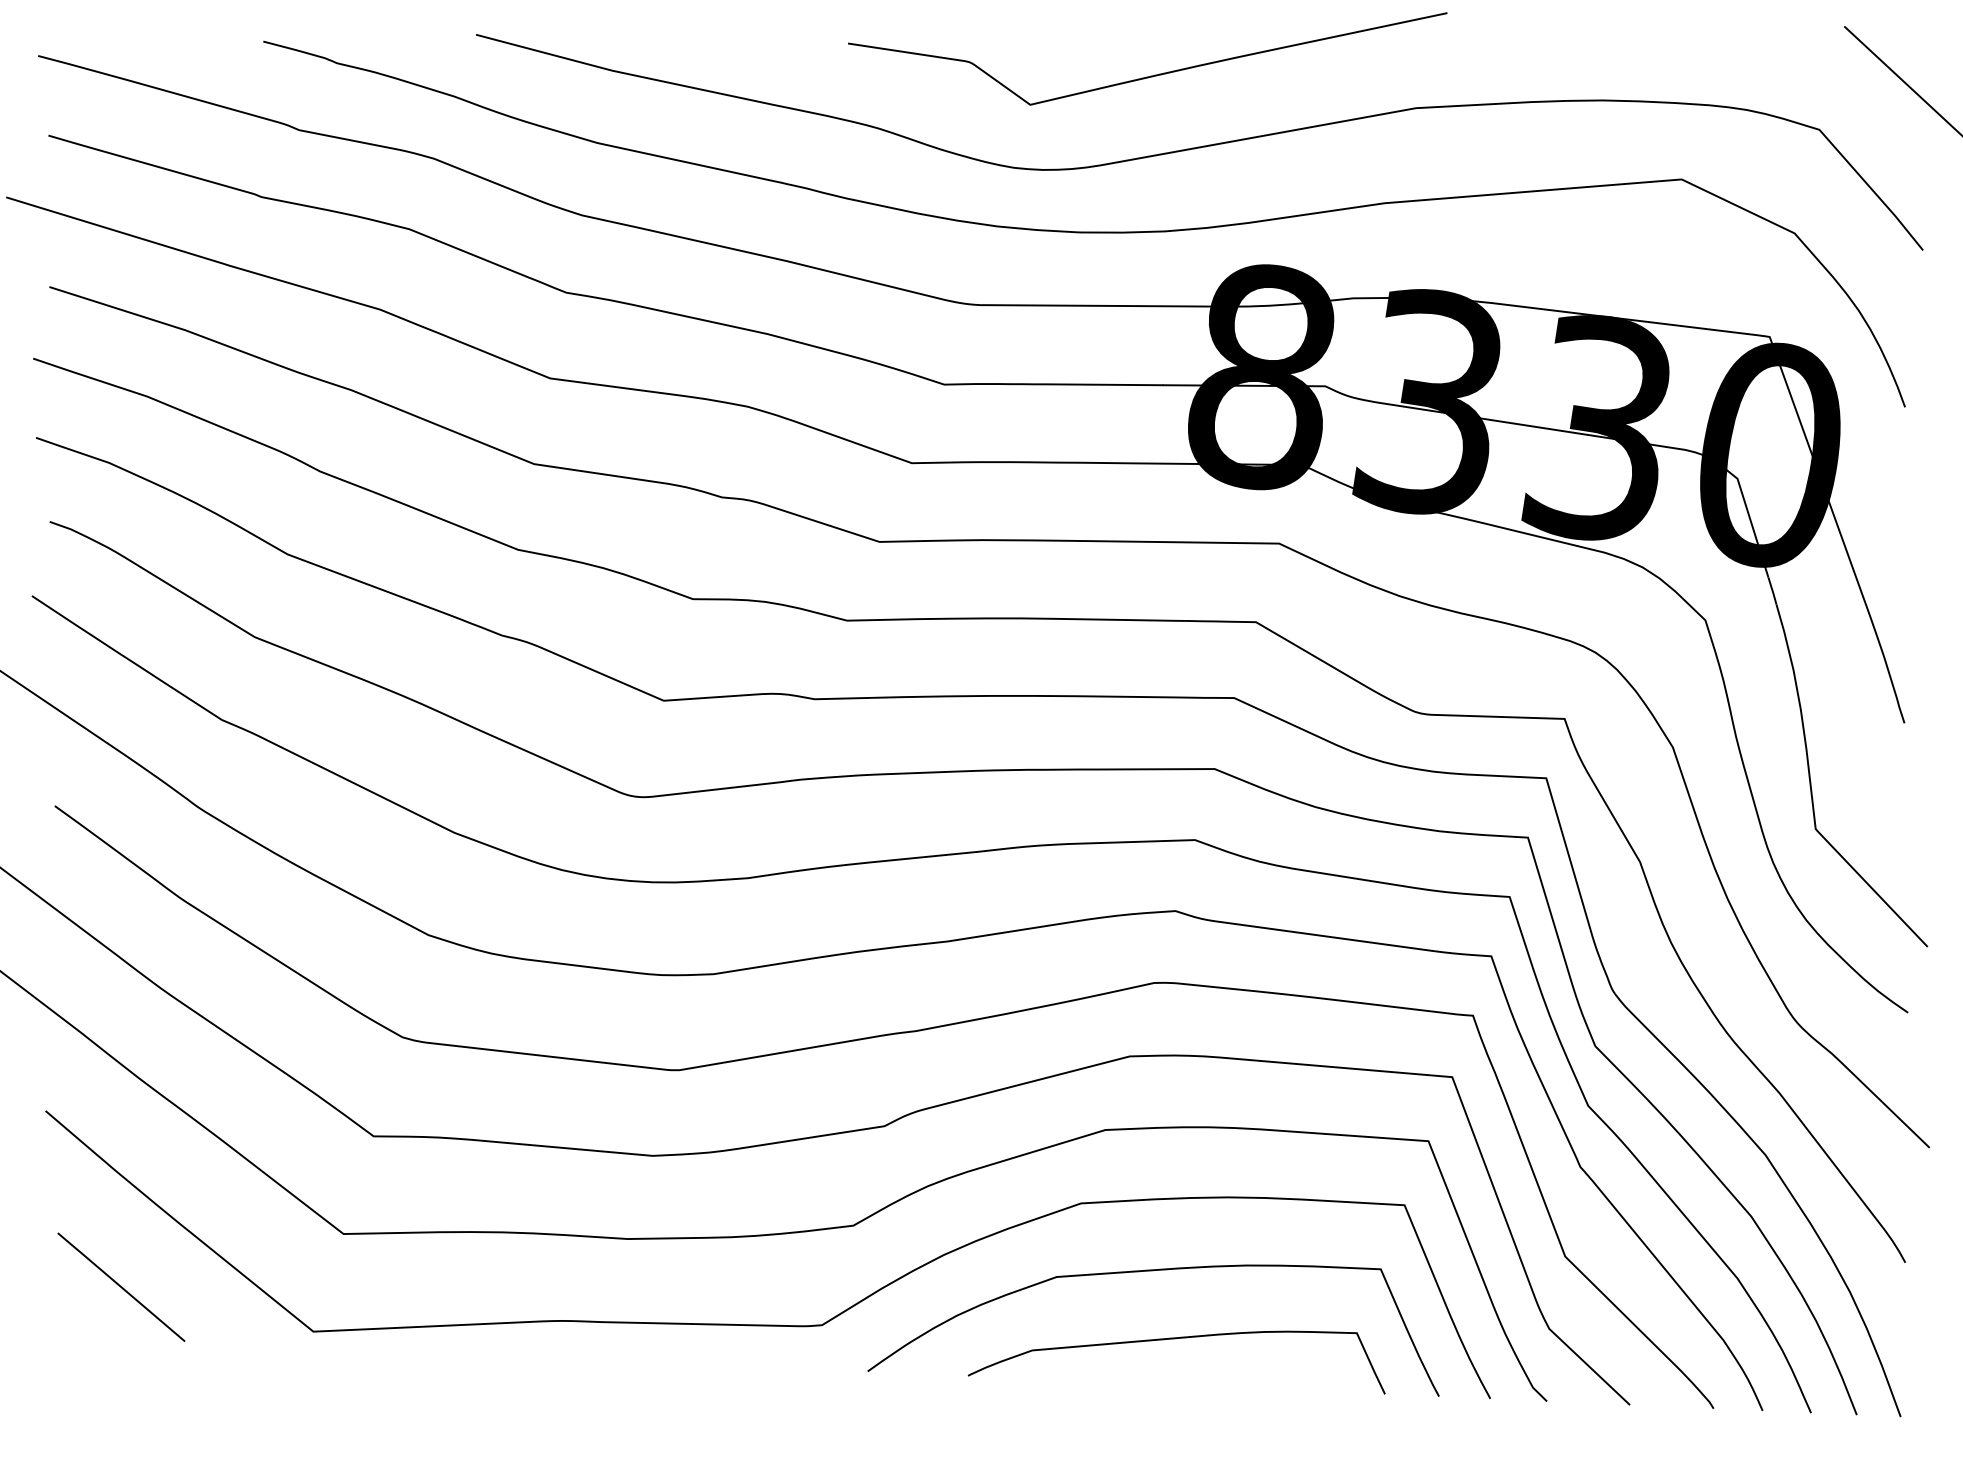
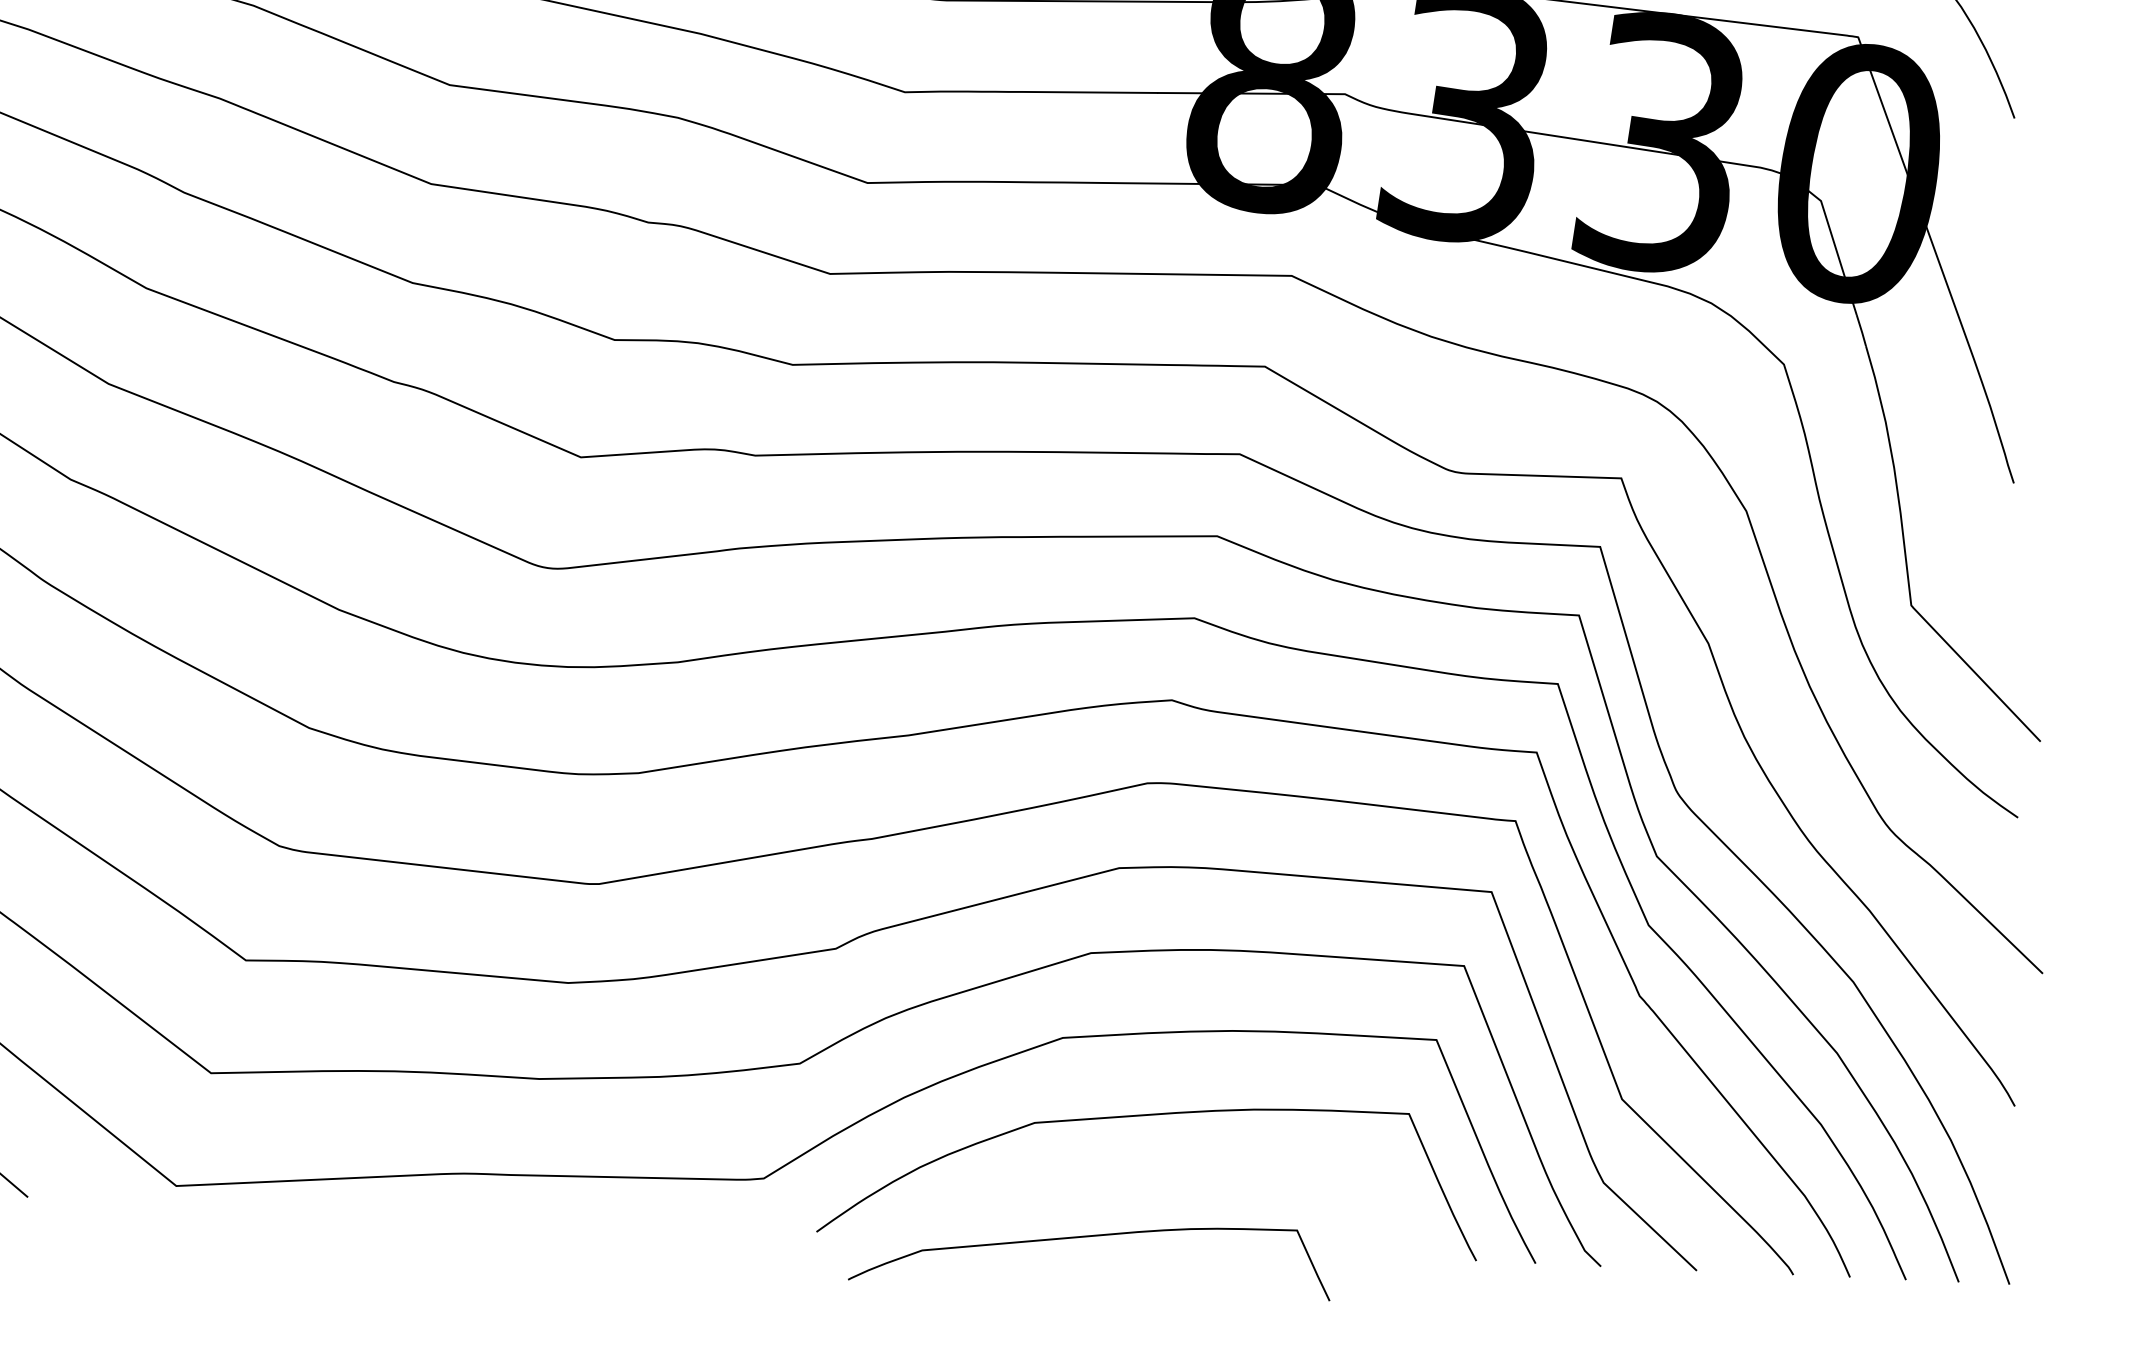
curve: (1176, 1339) -> (1088, 1237), moved

